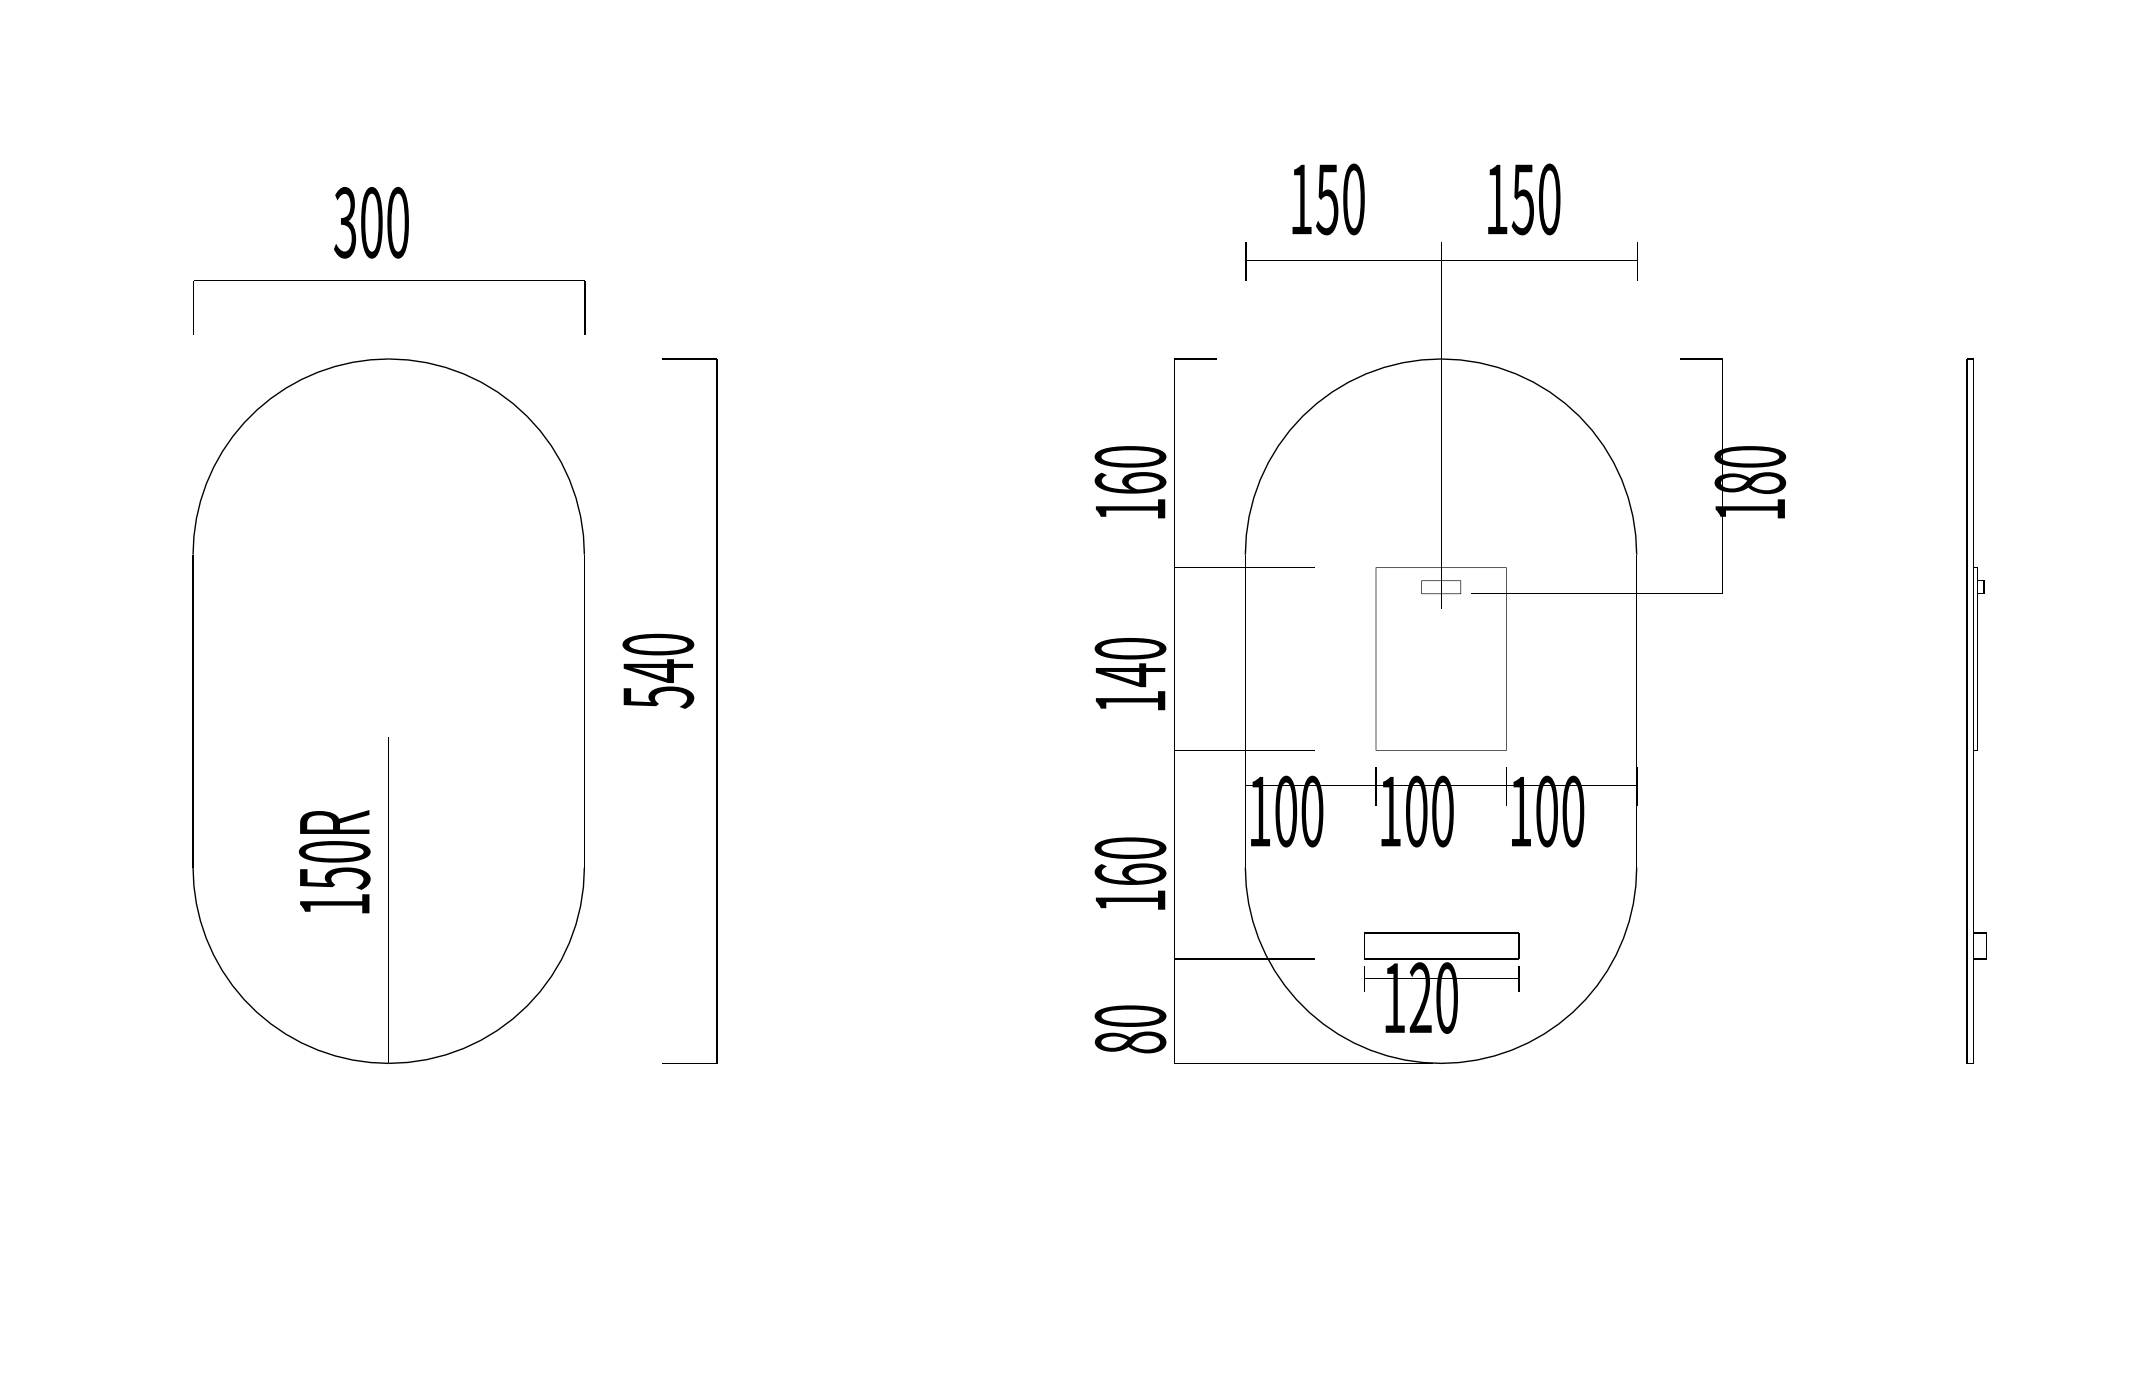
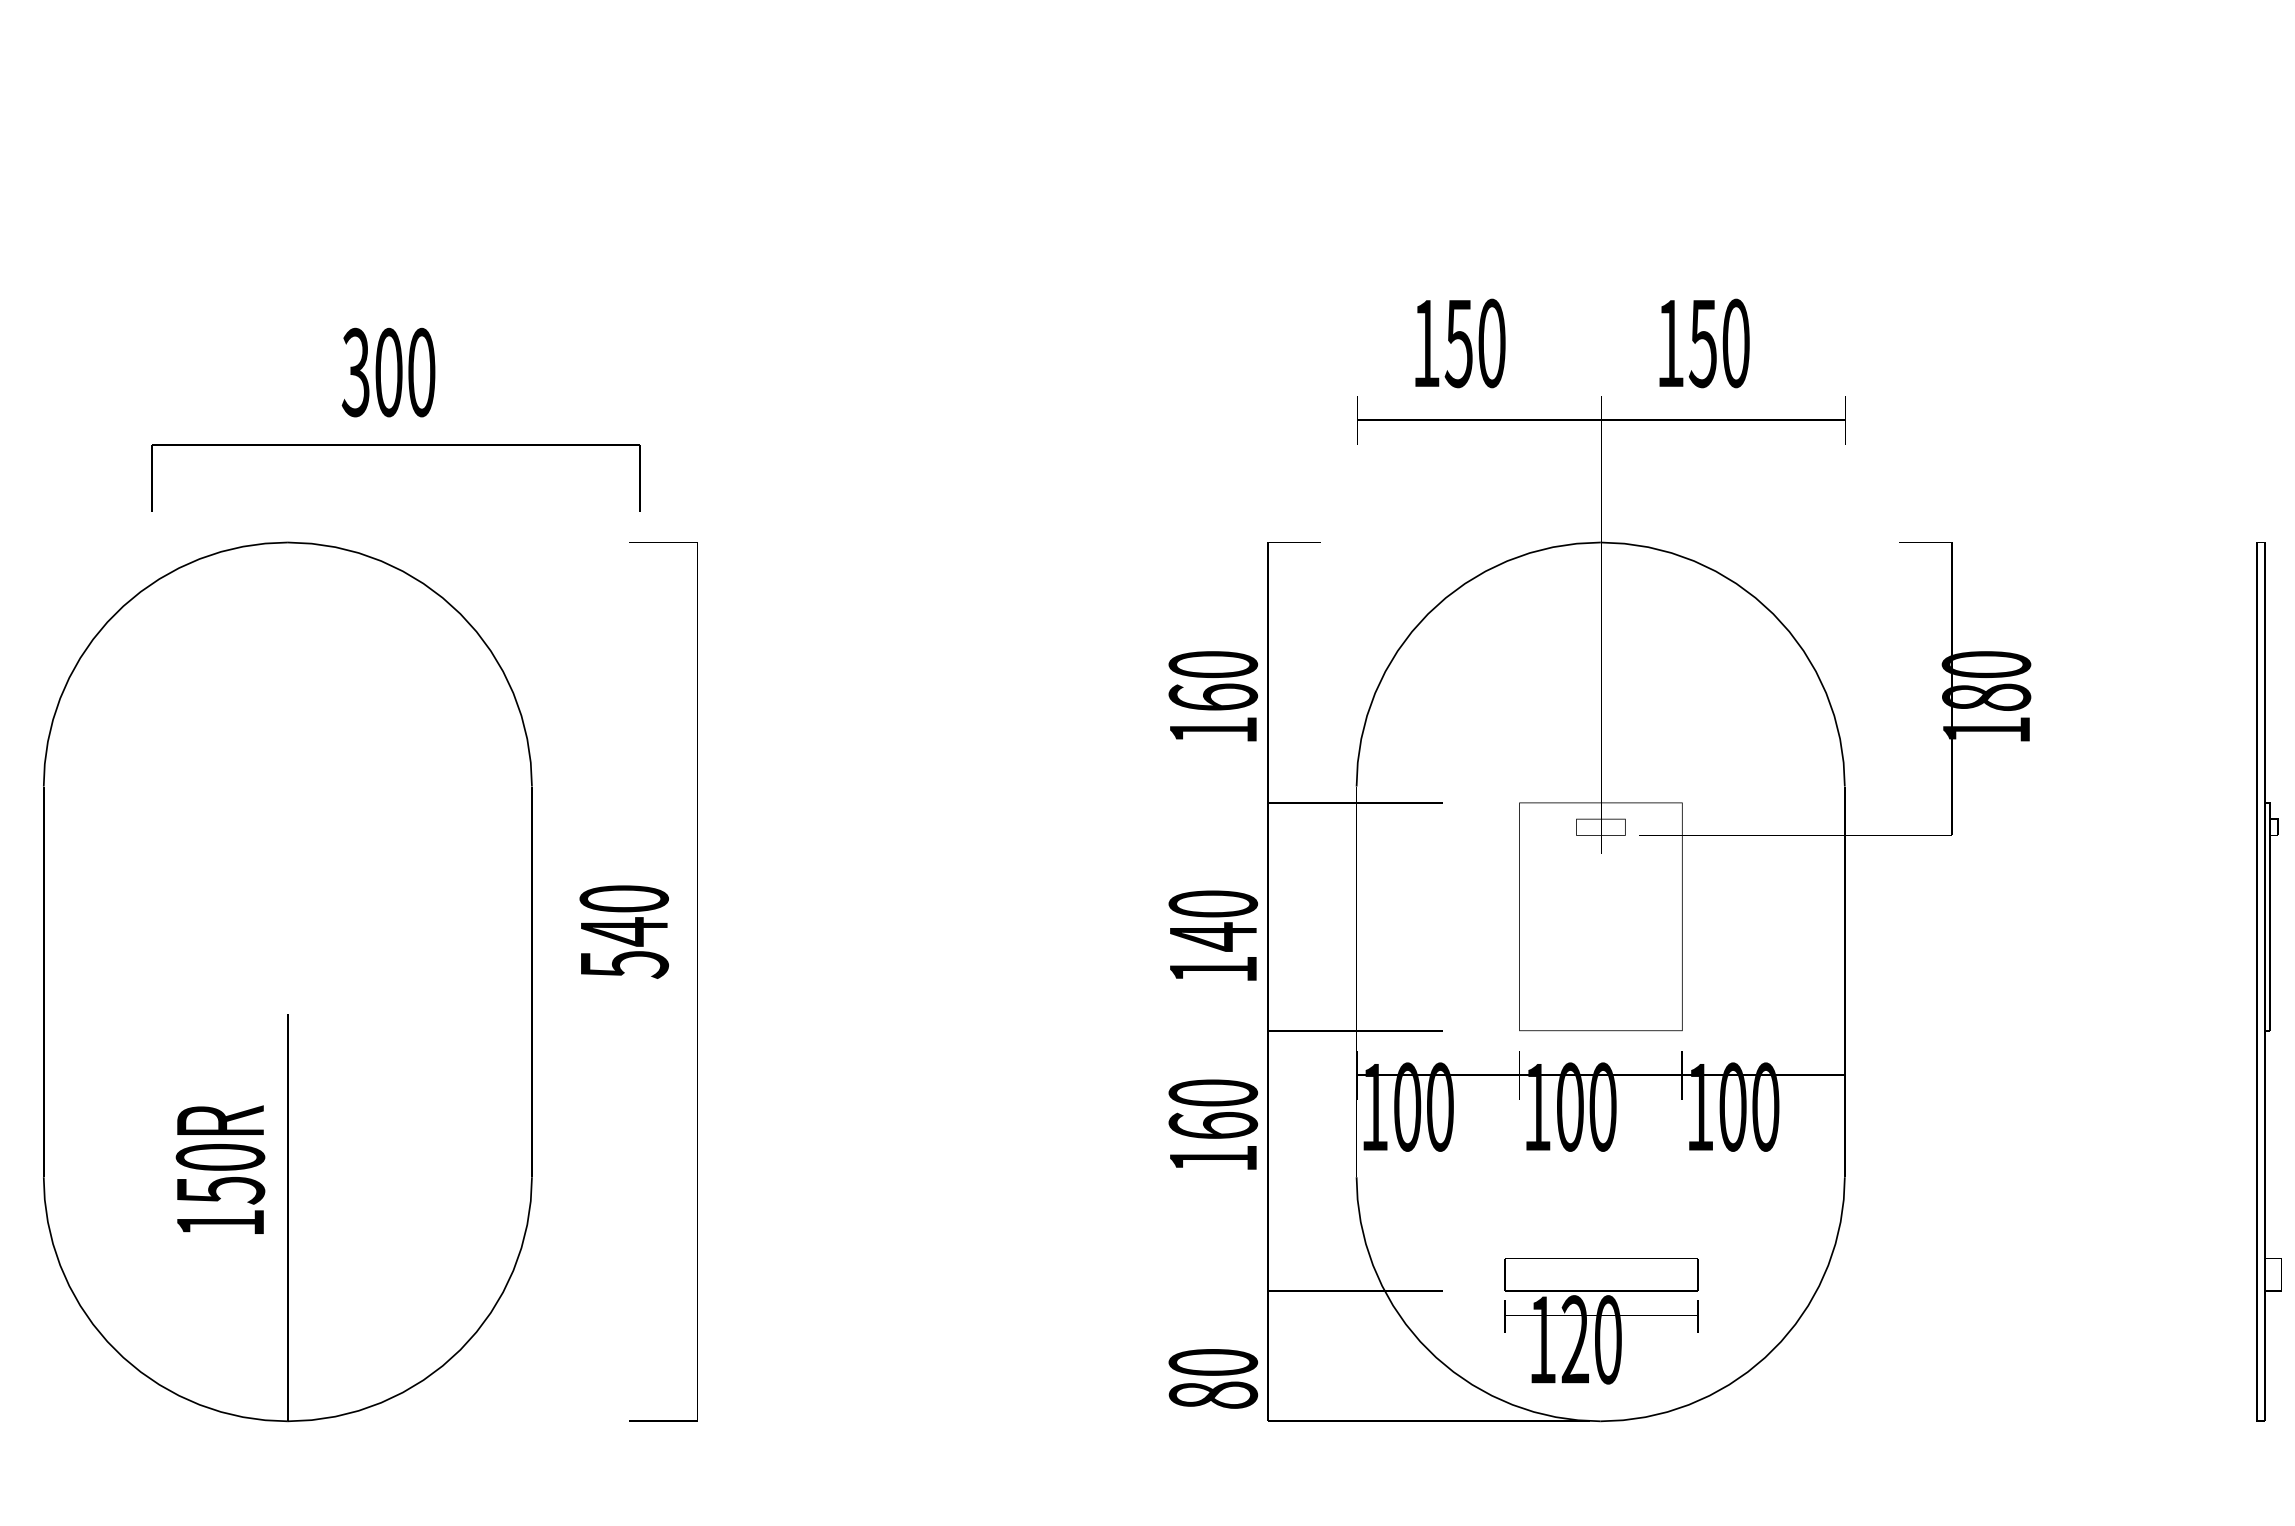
text: (371, 222) -> (388, 372), moved
part: (389, 280) -> (396, 444), moved
text: (1130, 873) -> (1213, 1124), moved

